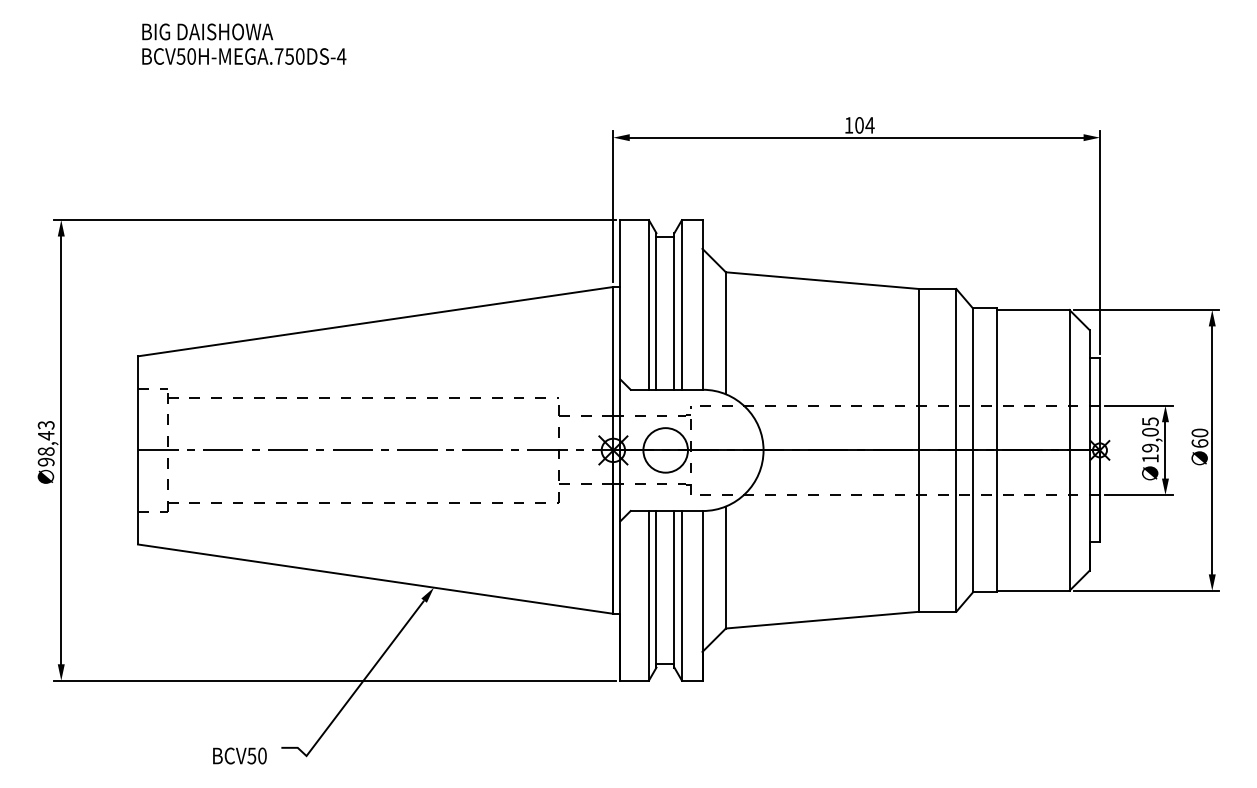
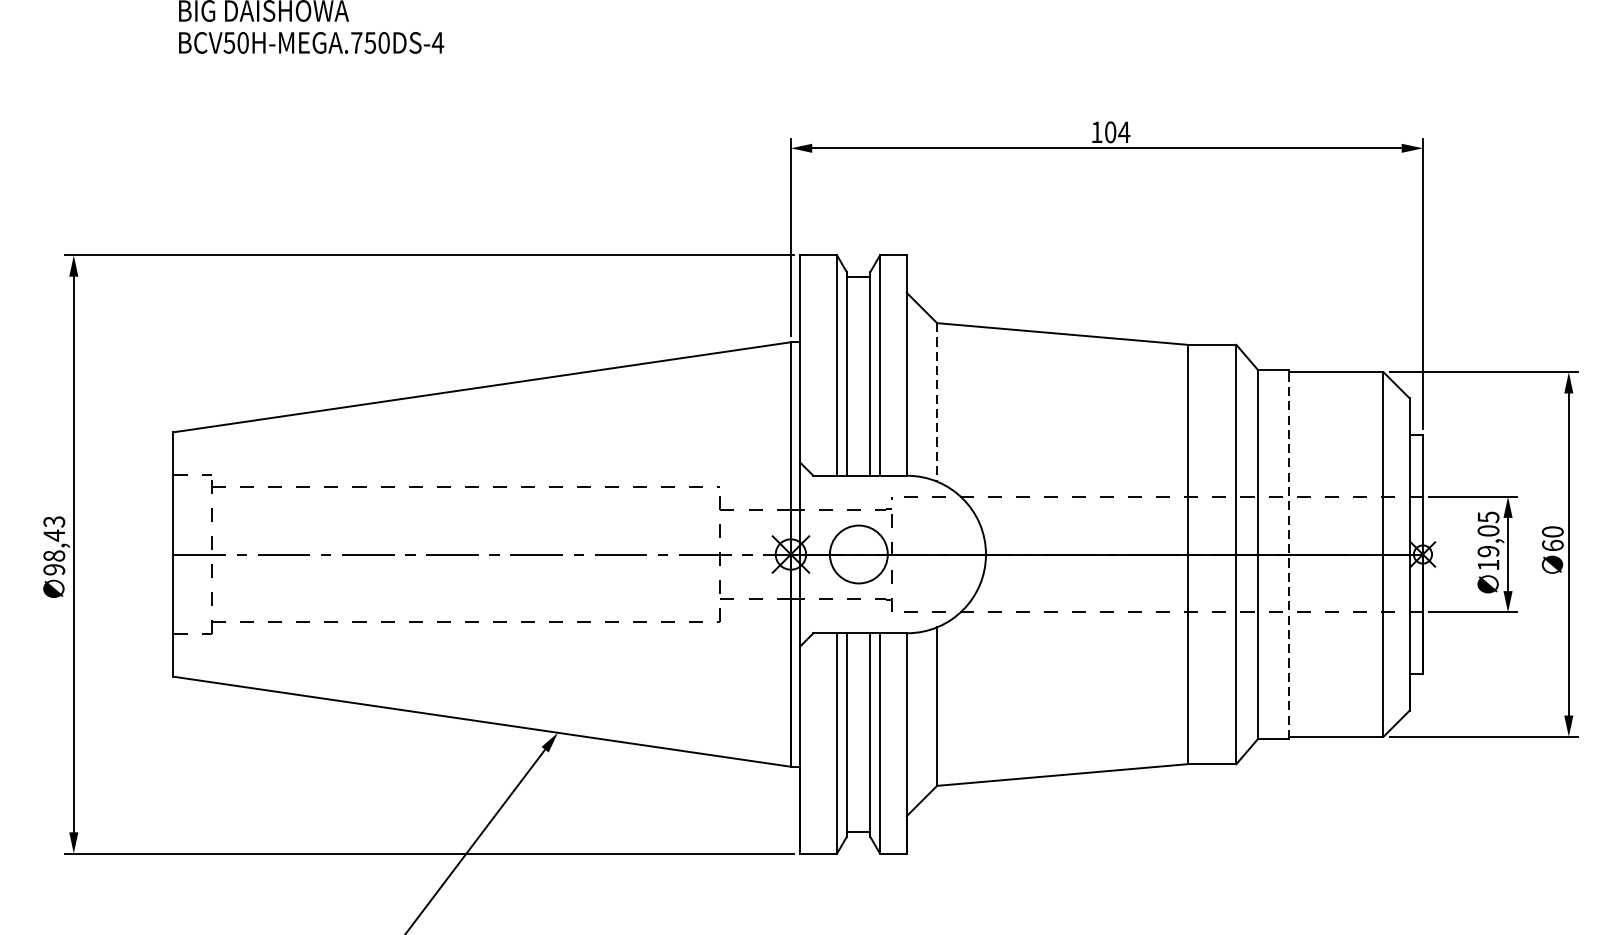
line: (725, 333) -> (936, 402), solid -> dashed
line: (997, 449) -> (1289, 553), solid -> dashed

